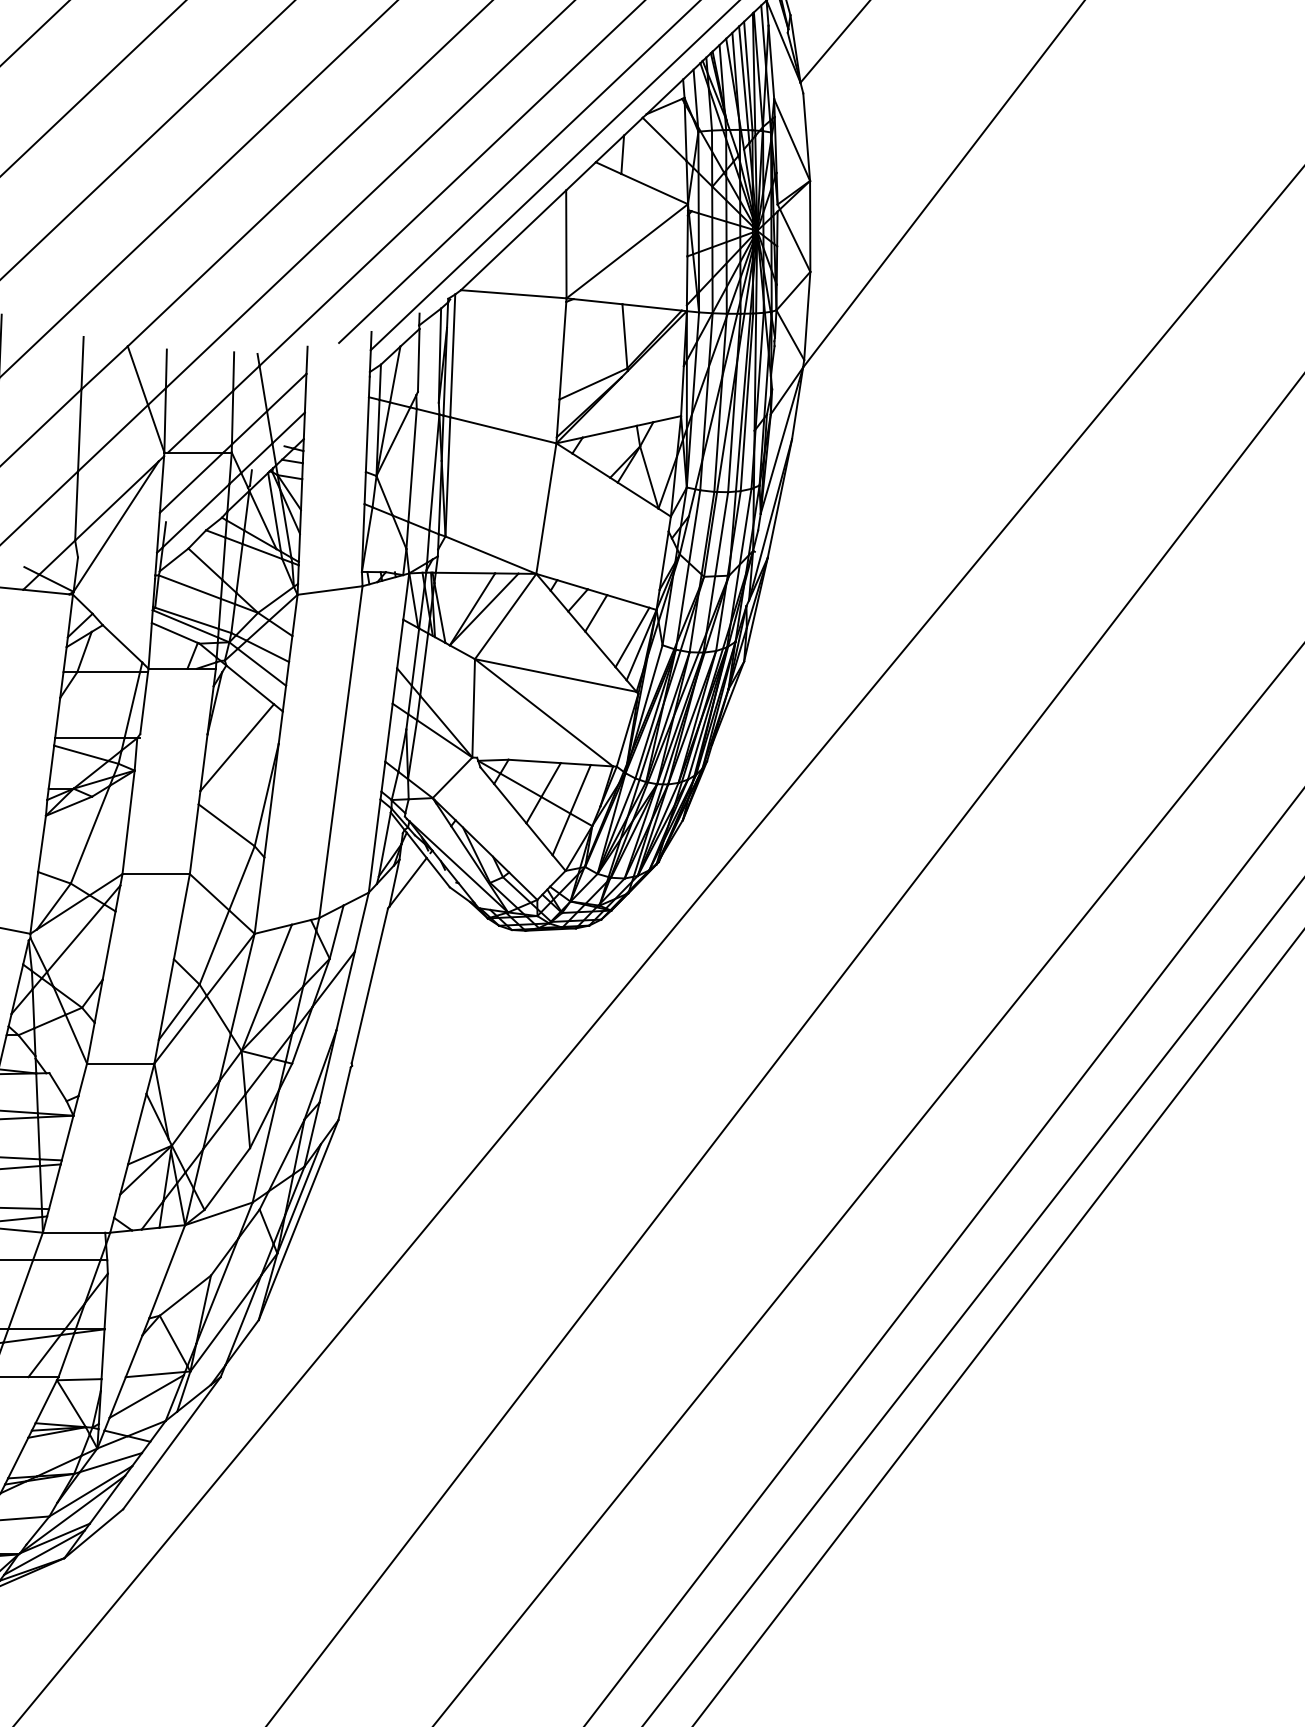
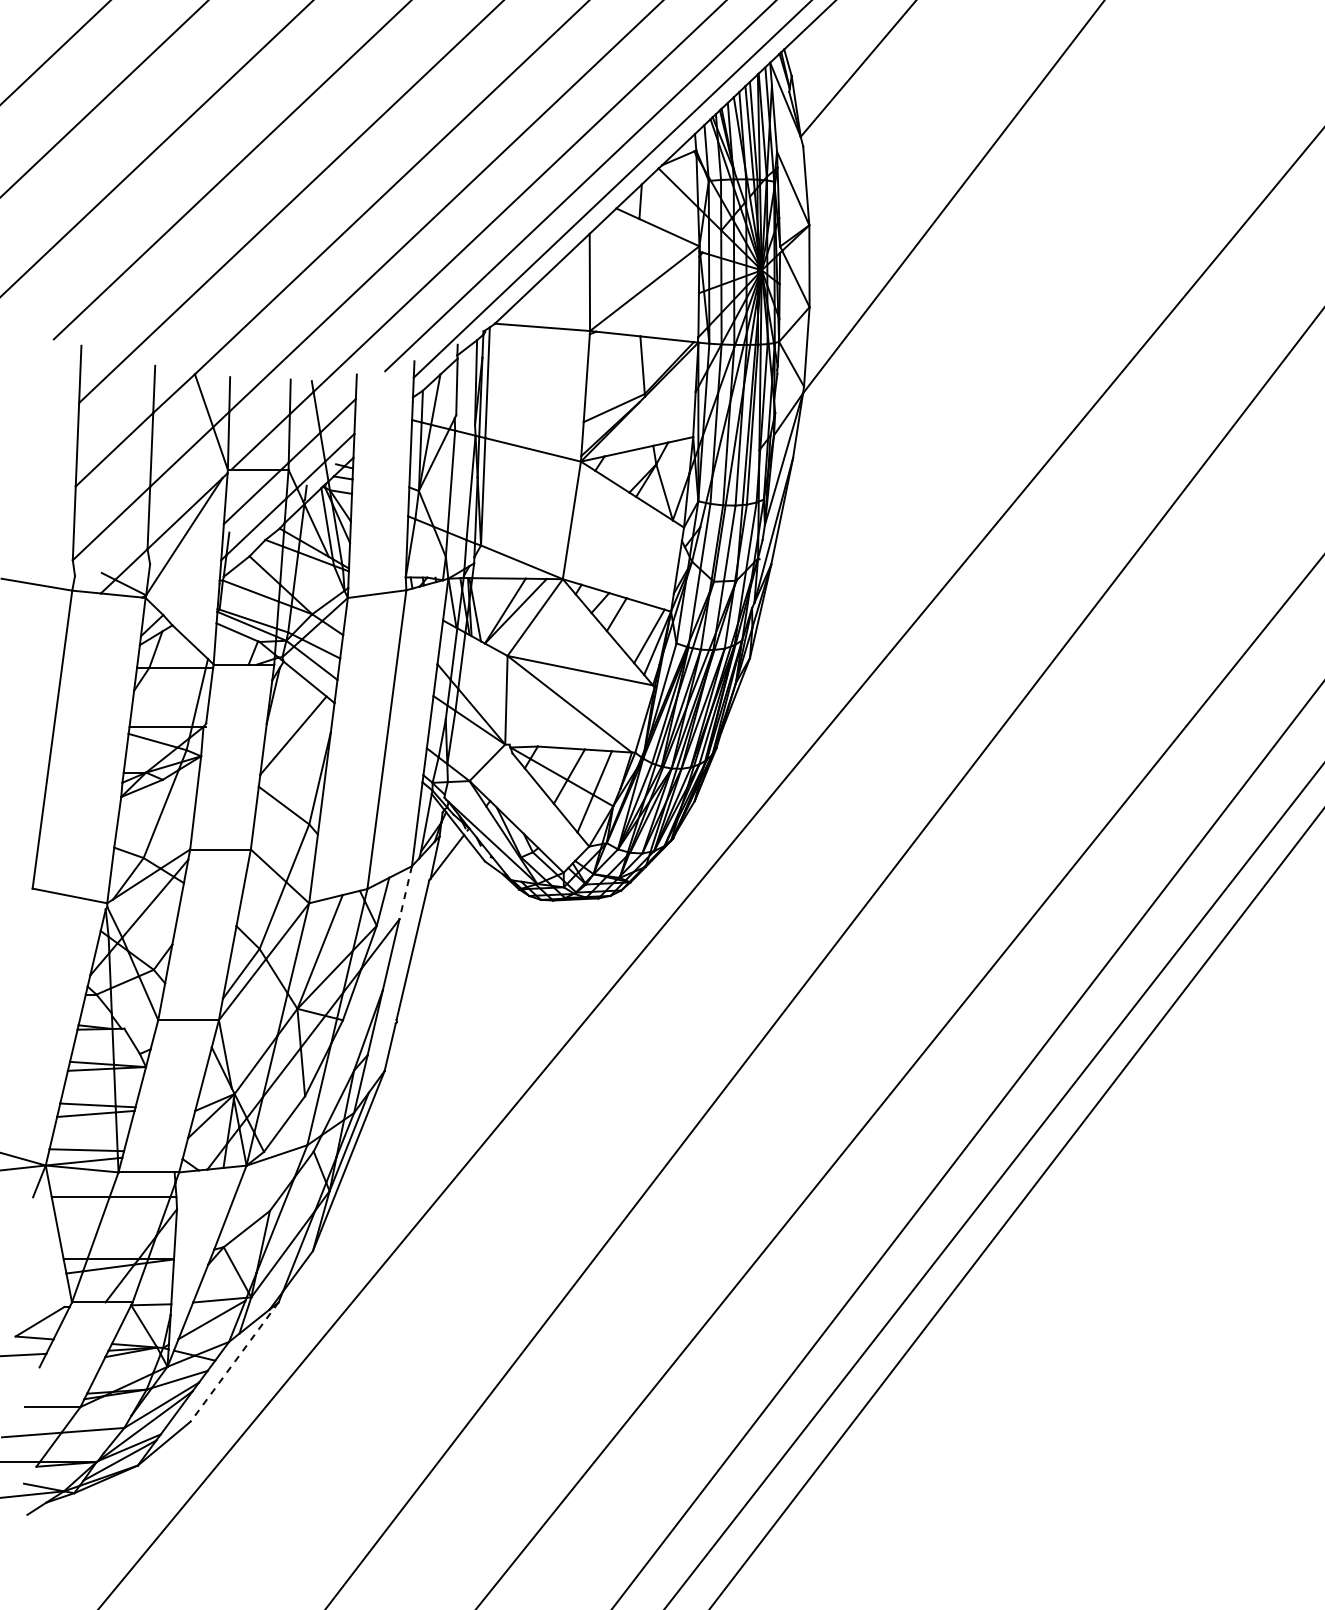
line: (361, 922) -> (405, 893), solid -> dashed
line: (171, 1442) -> (234, 1361), solid -> dashed

